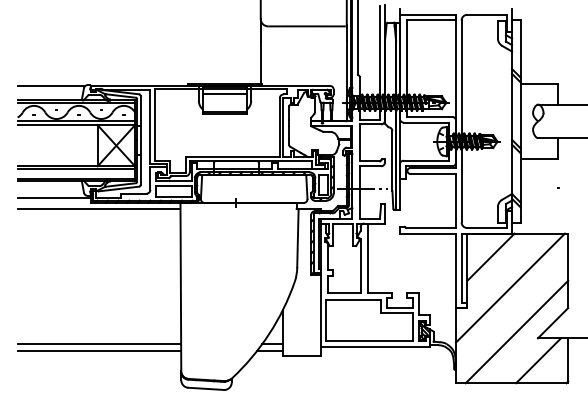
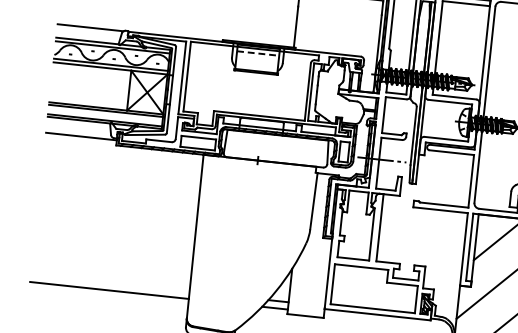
line: (225, 93) -> (258, 53), solid -> dashed
line: (98, 209) -> (123, 152), removed
line: (99, 343) -> (110, 282), removed

